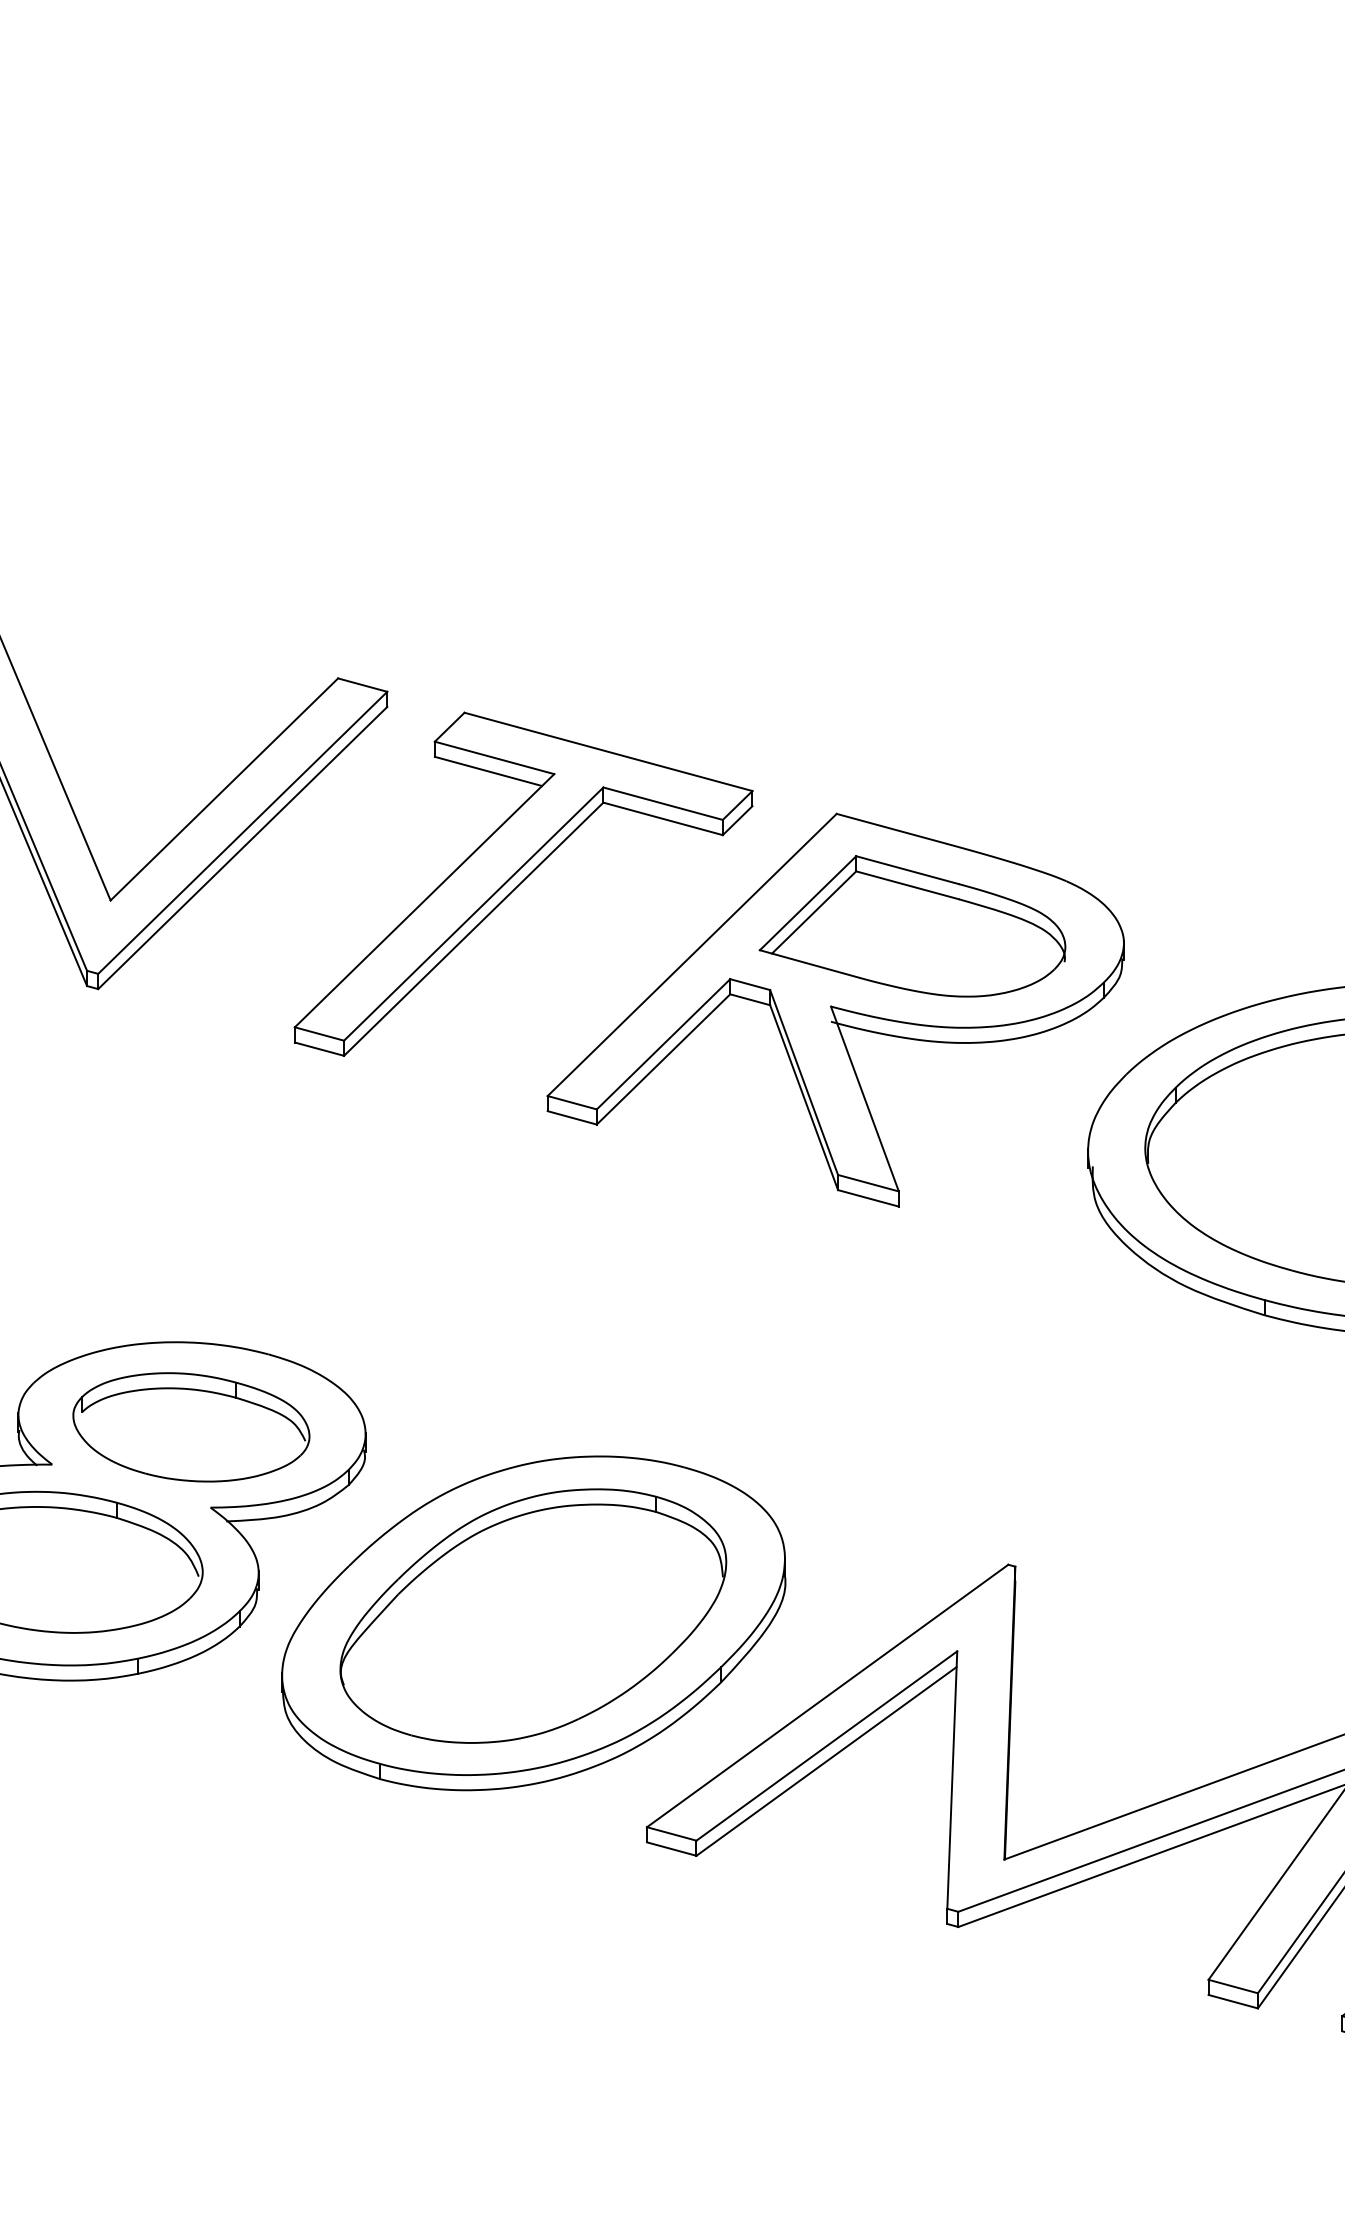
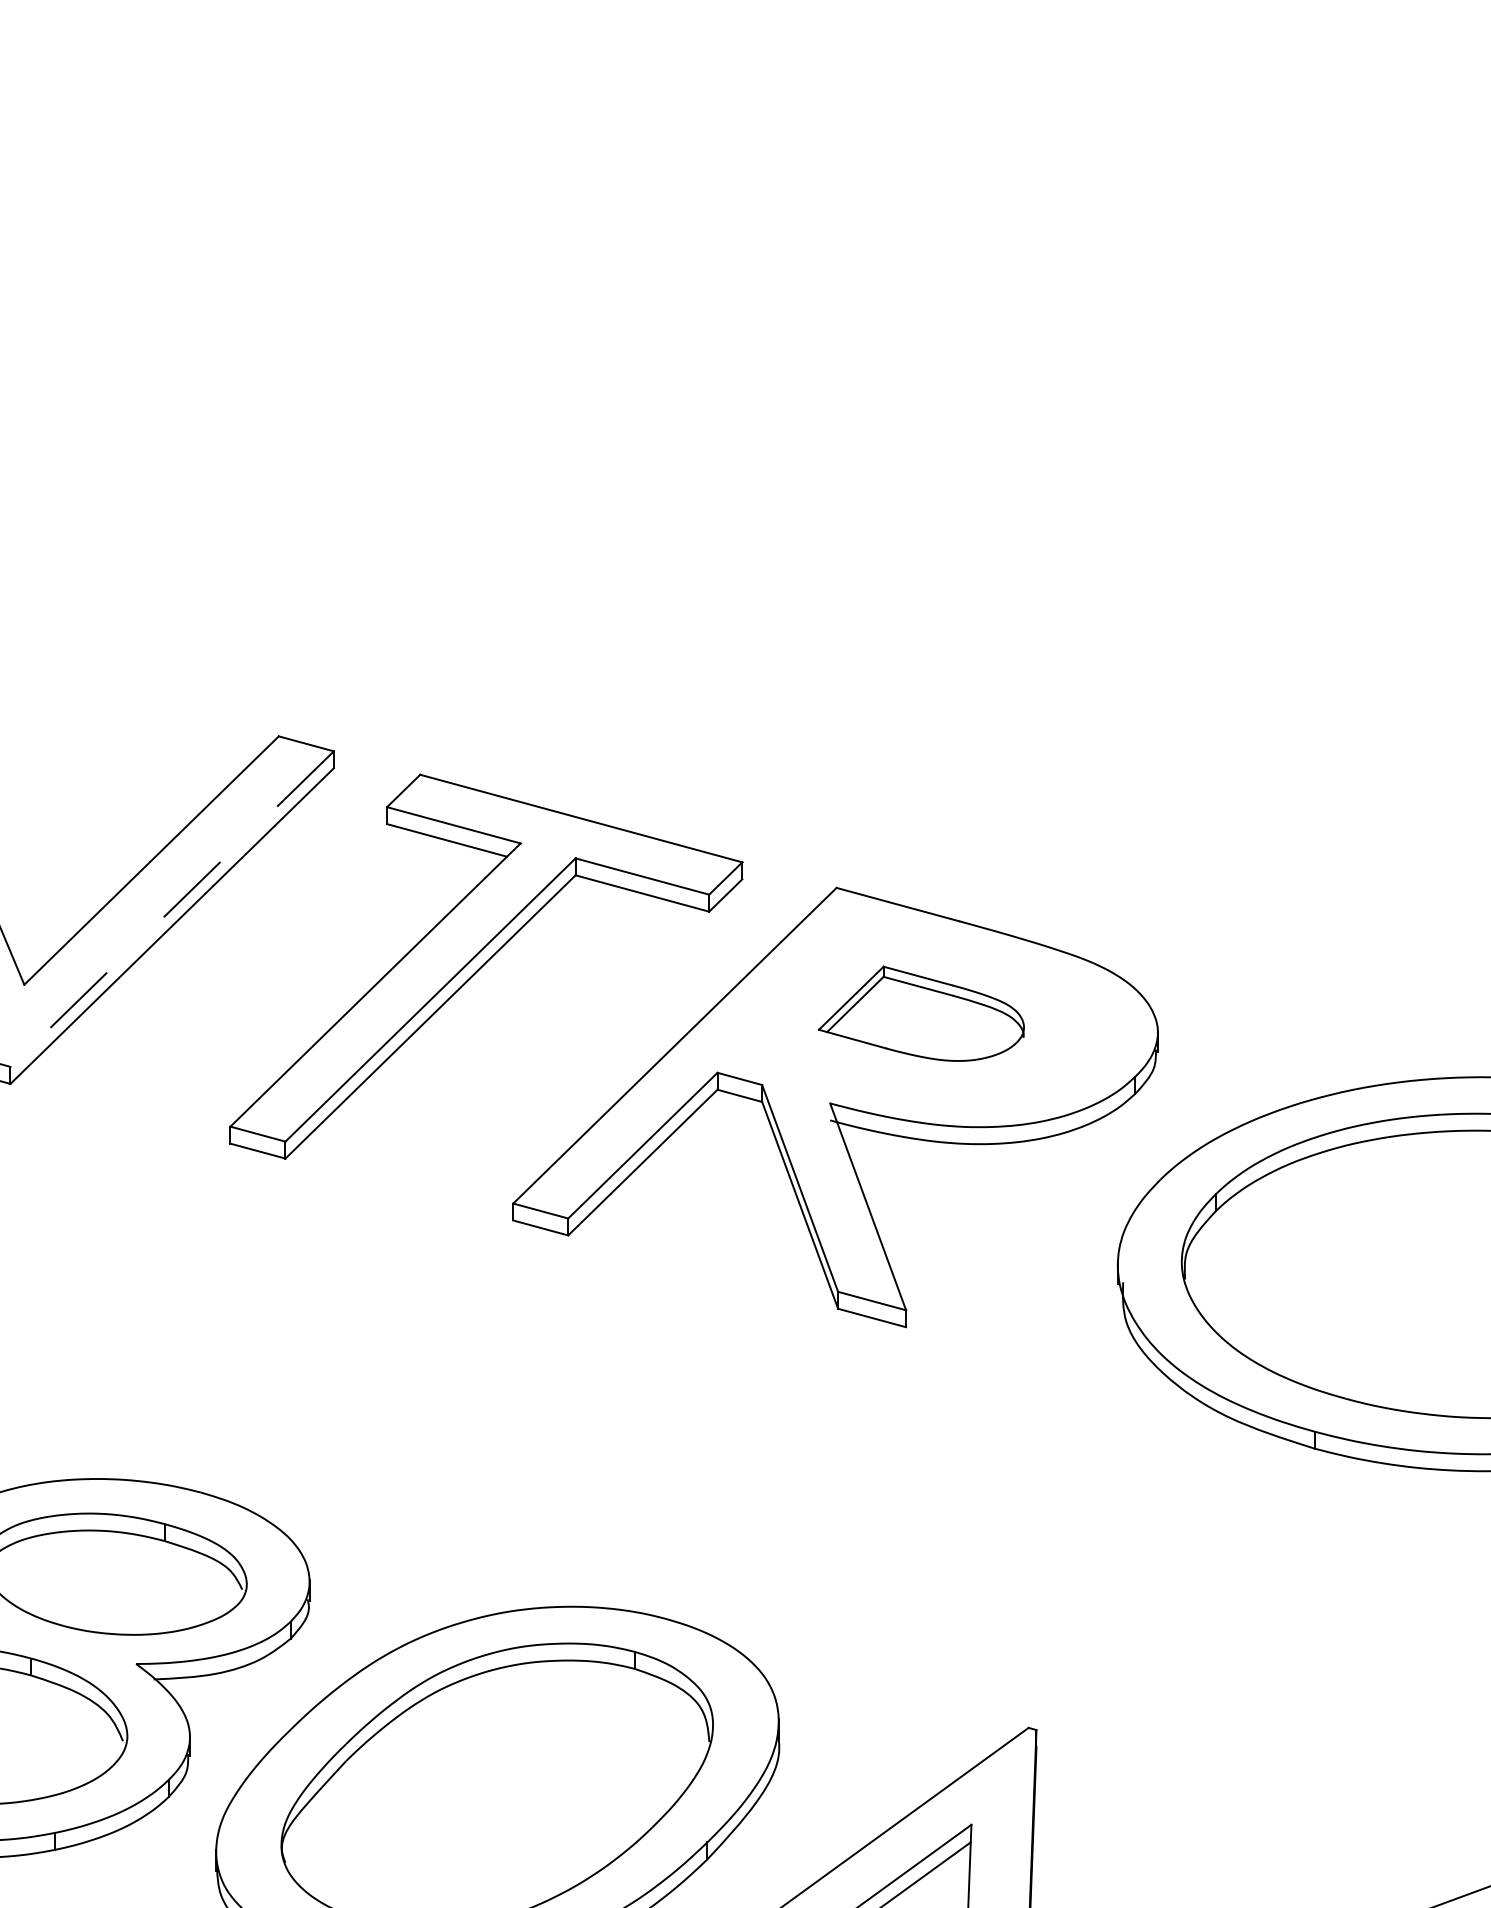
line: (242, 832) -> (171, 908), solid -> dashed
part: (912, 926) -> (921, 1013), size x0.6

